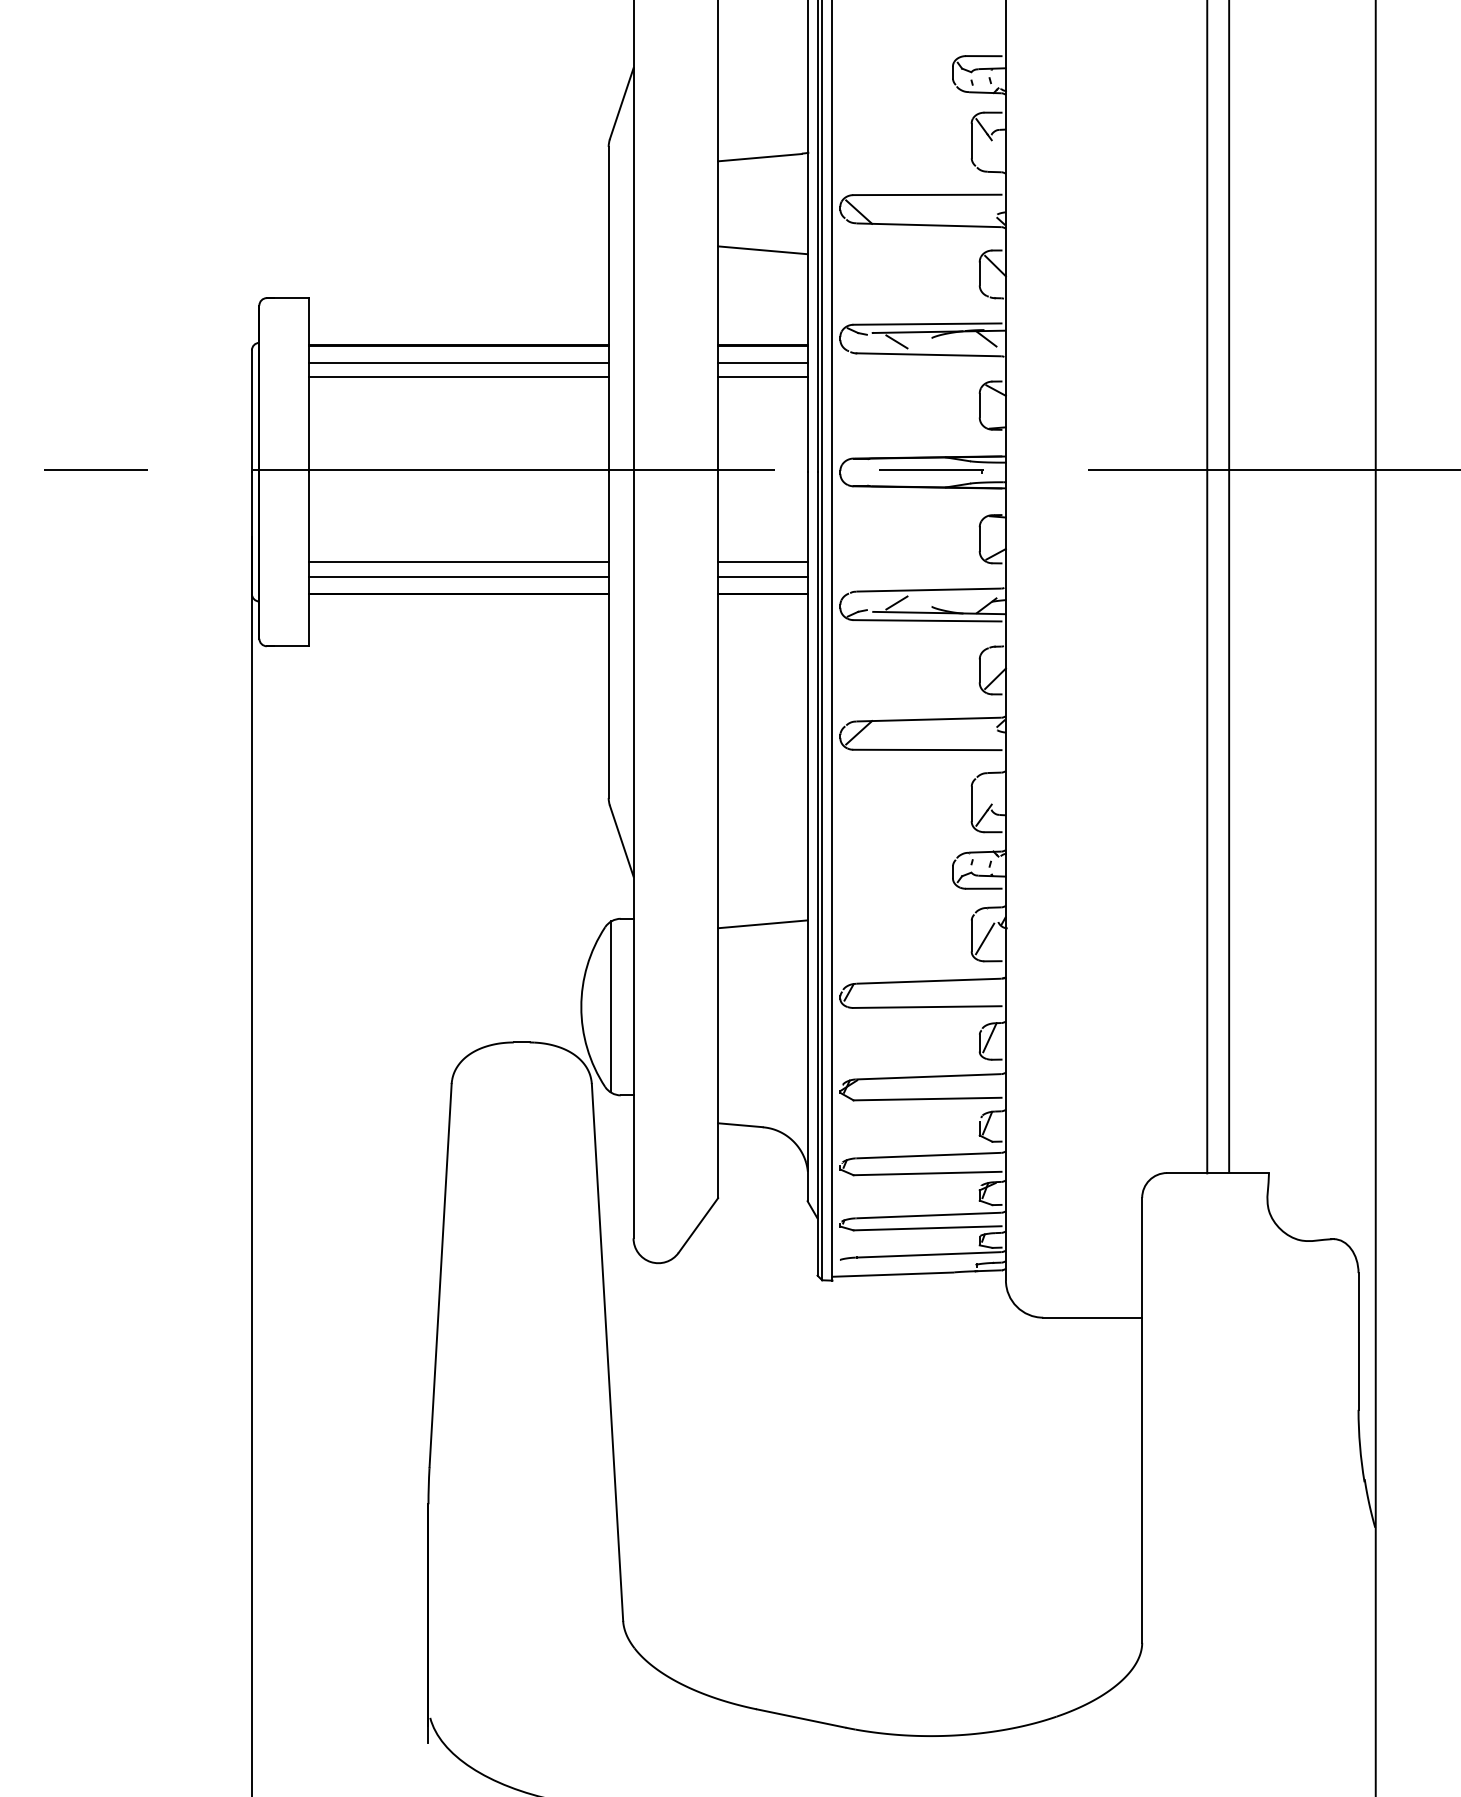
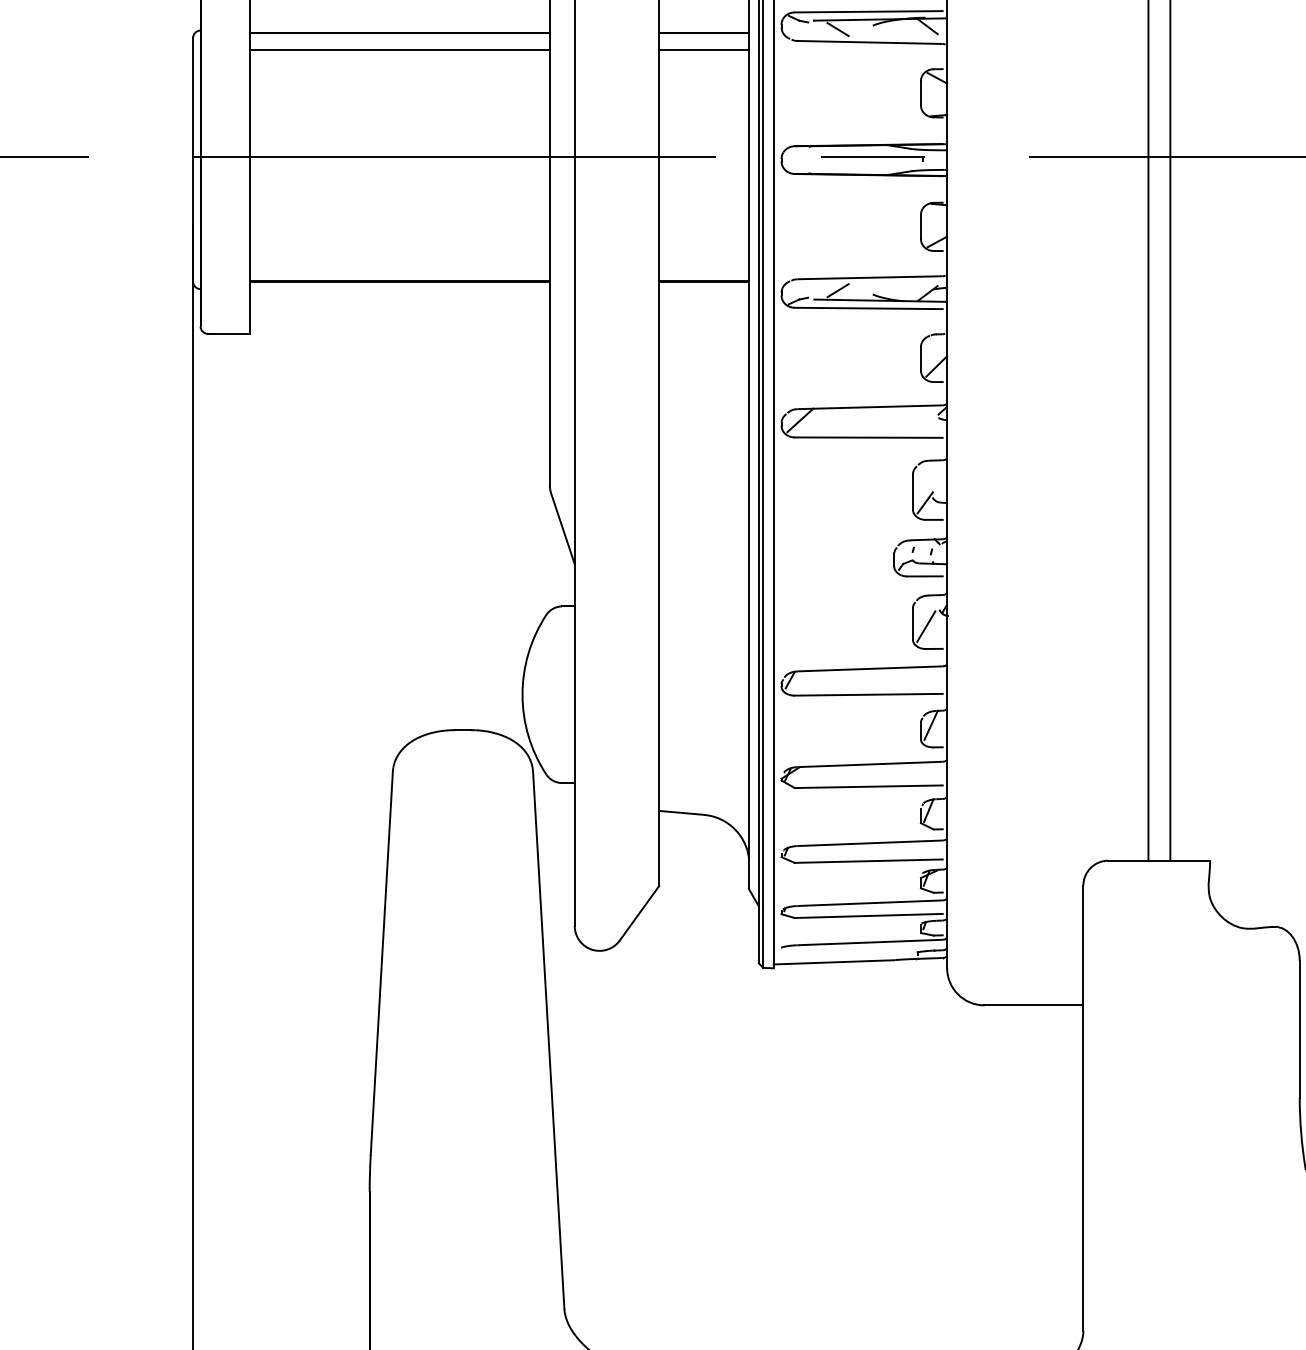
line: (458, 377) -> (399, 65), removed
line: (762, 377) -> (703, 65), removed
line: (458, 562) -> (399, 250), removed
line: (762, 562) -> (703, 250), removed
line: (458, 576) -> (399, 264), removed
line: (762, 576) -> (703, 264), removed
line: (762, 924) -> (703, 612), removed
line: (611, 1006) -> (552, 694), removed

